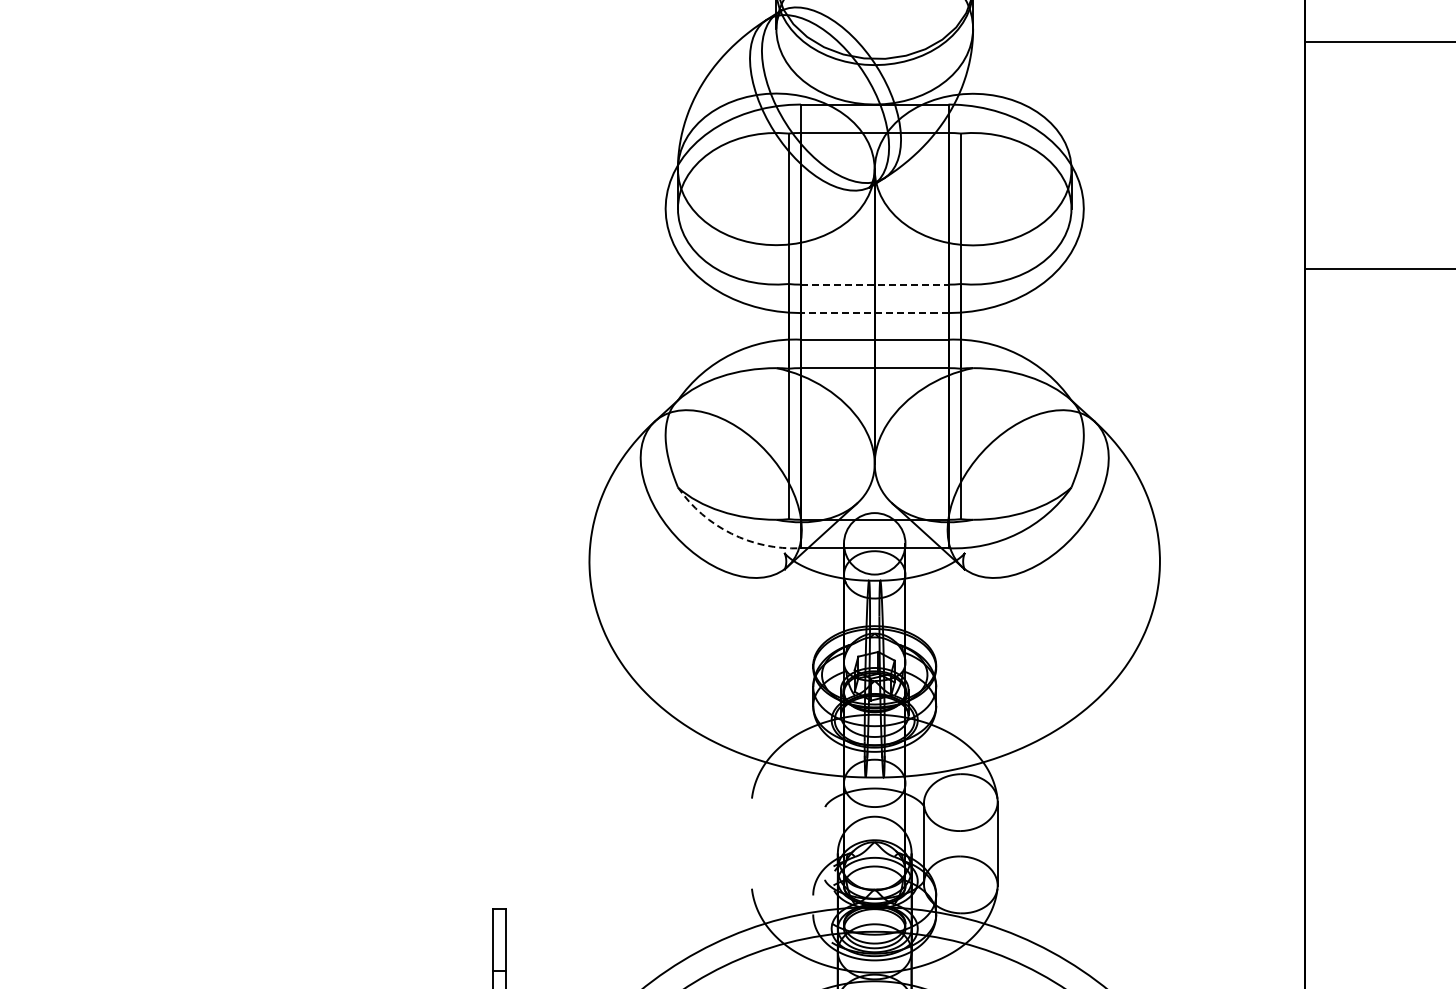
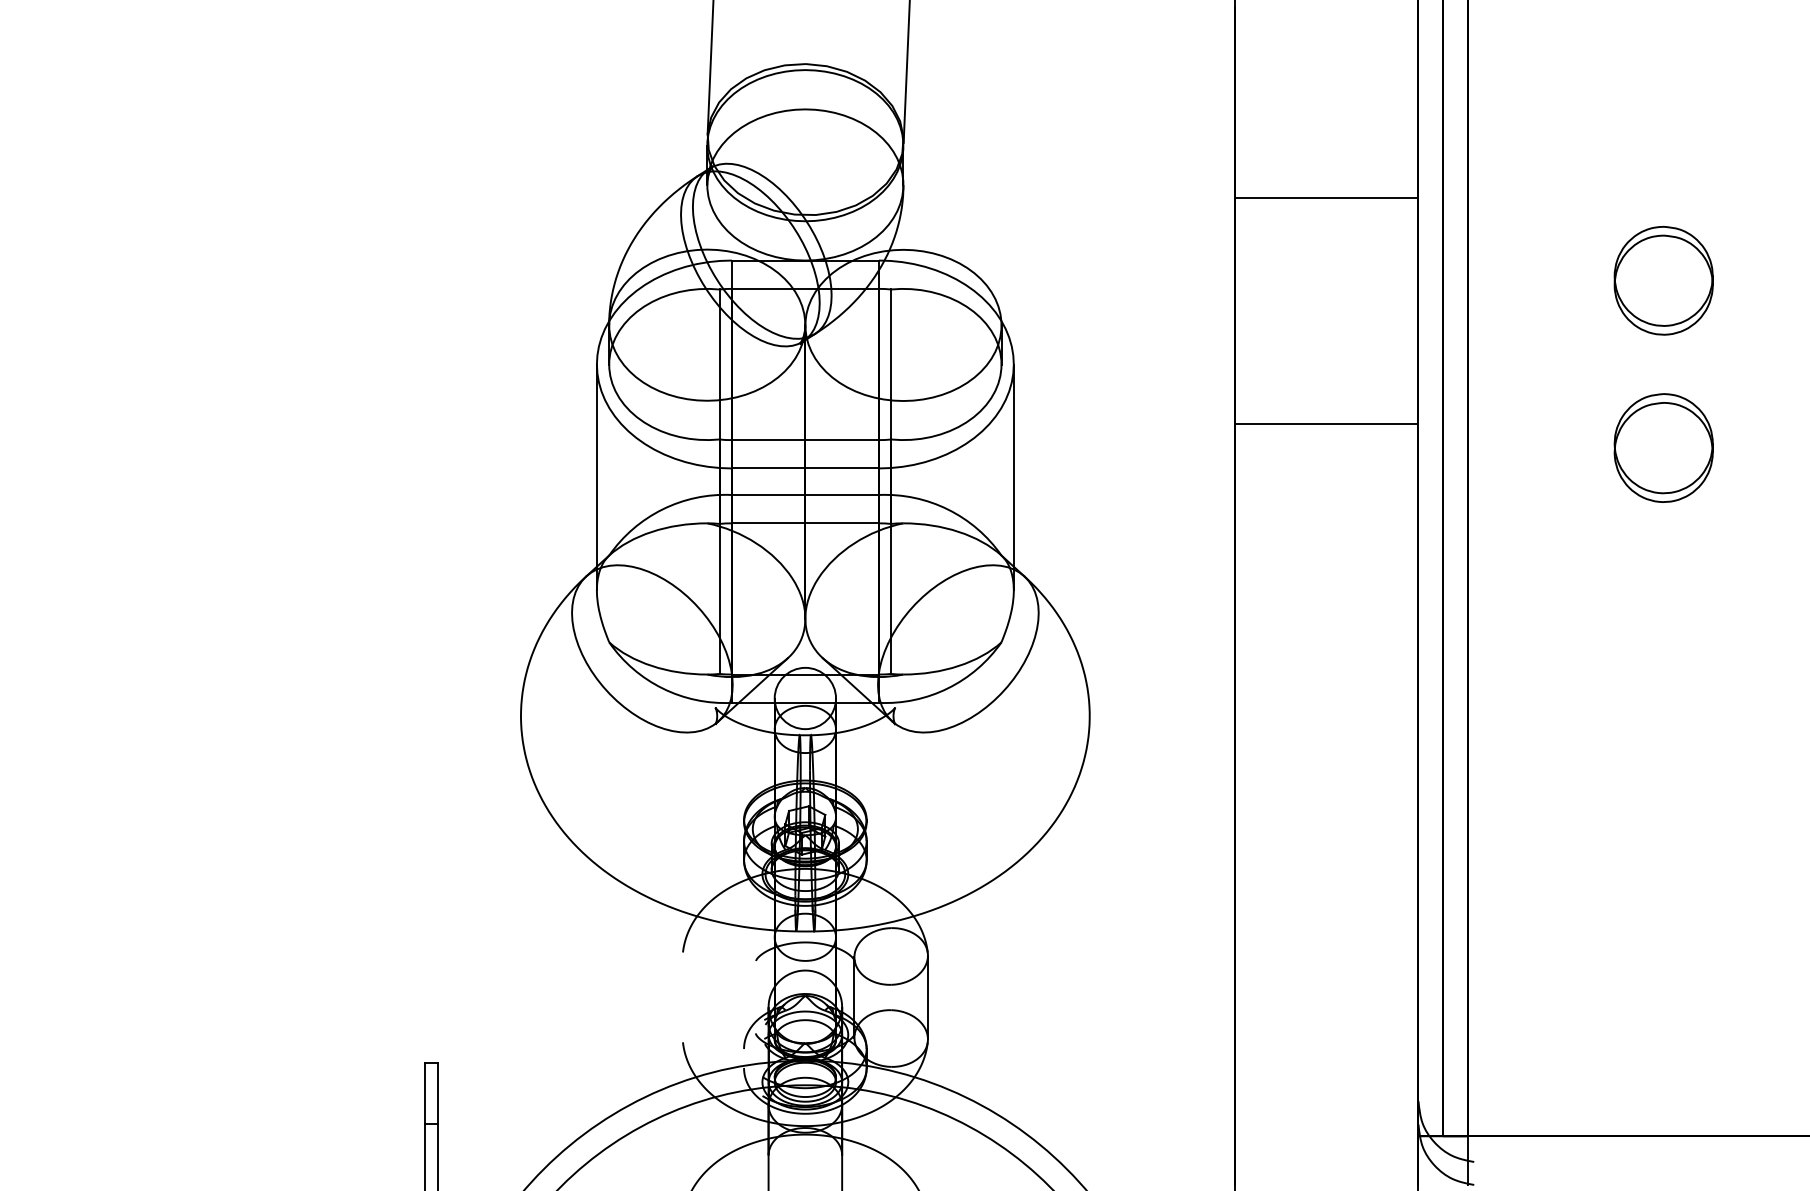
line: (874, 285) -> (805, 440), dashed -> solid
line: (874, 313) -> (805, 468), dashed -> solid
line: (665, 322) -> (596, 477), added
line: (1083, 322) -> (1013, 477), added
arc: (731, 533) -> (662, 688), dashed -> solid

